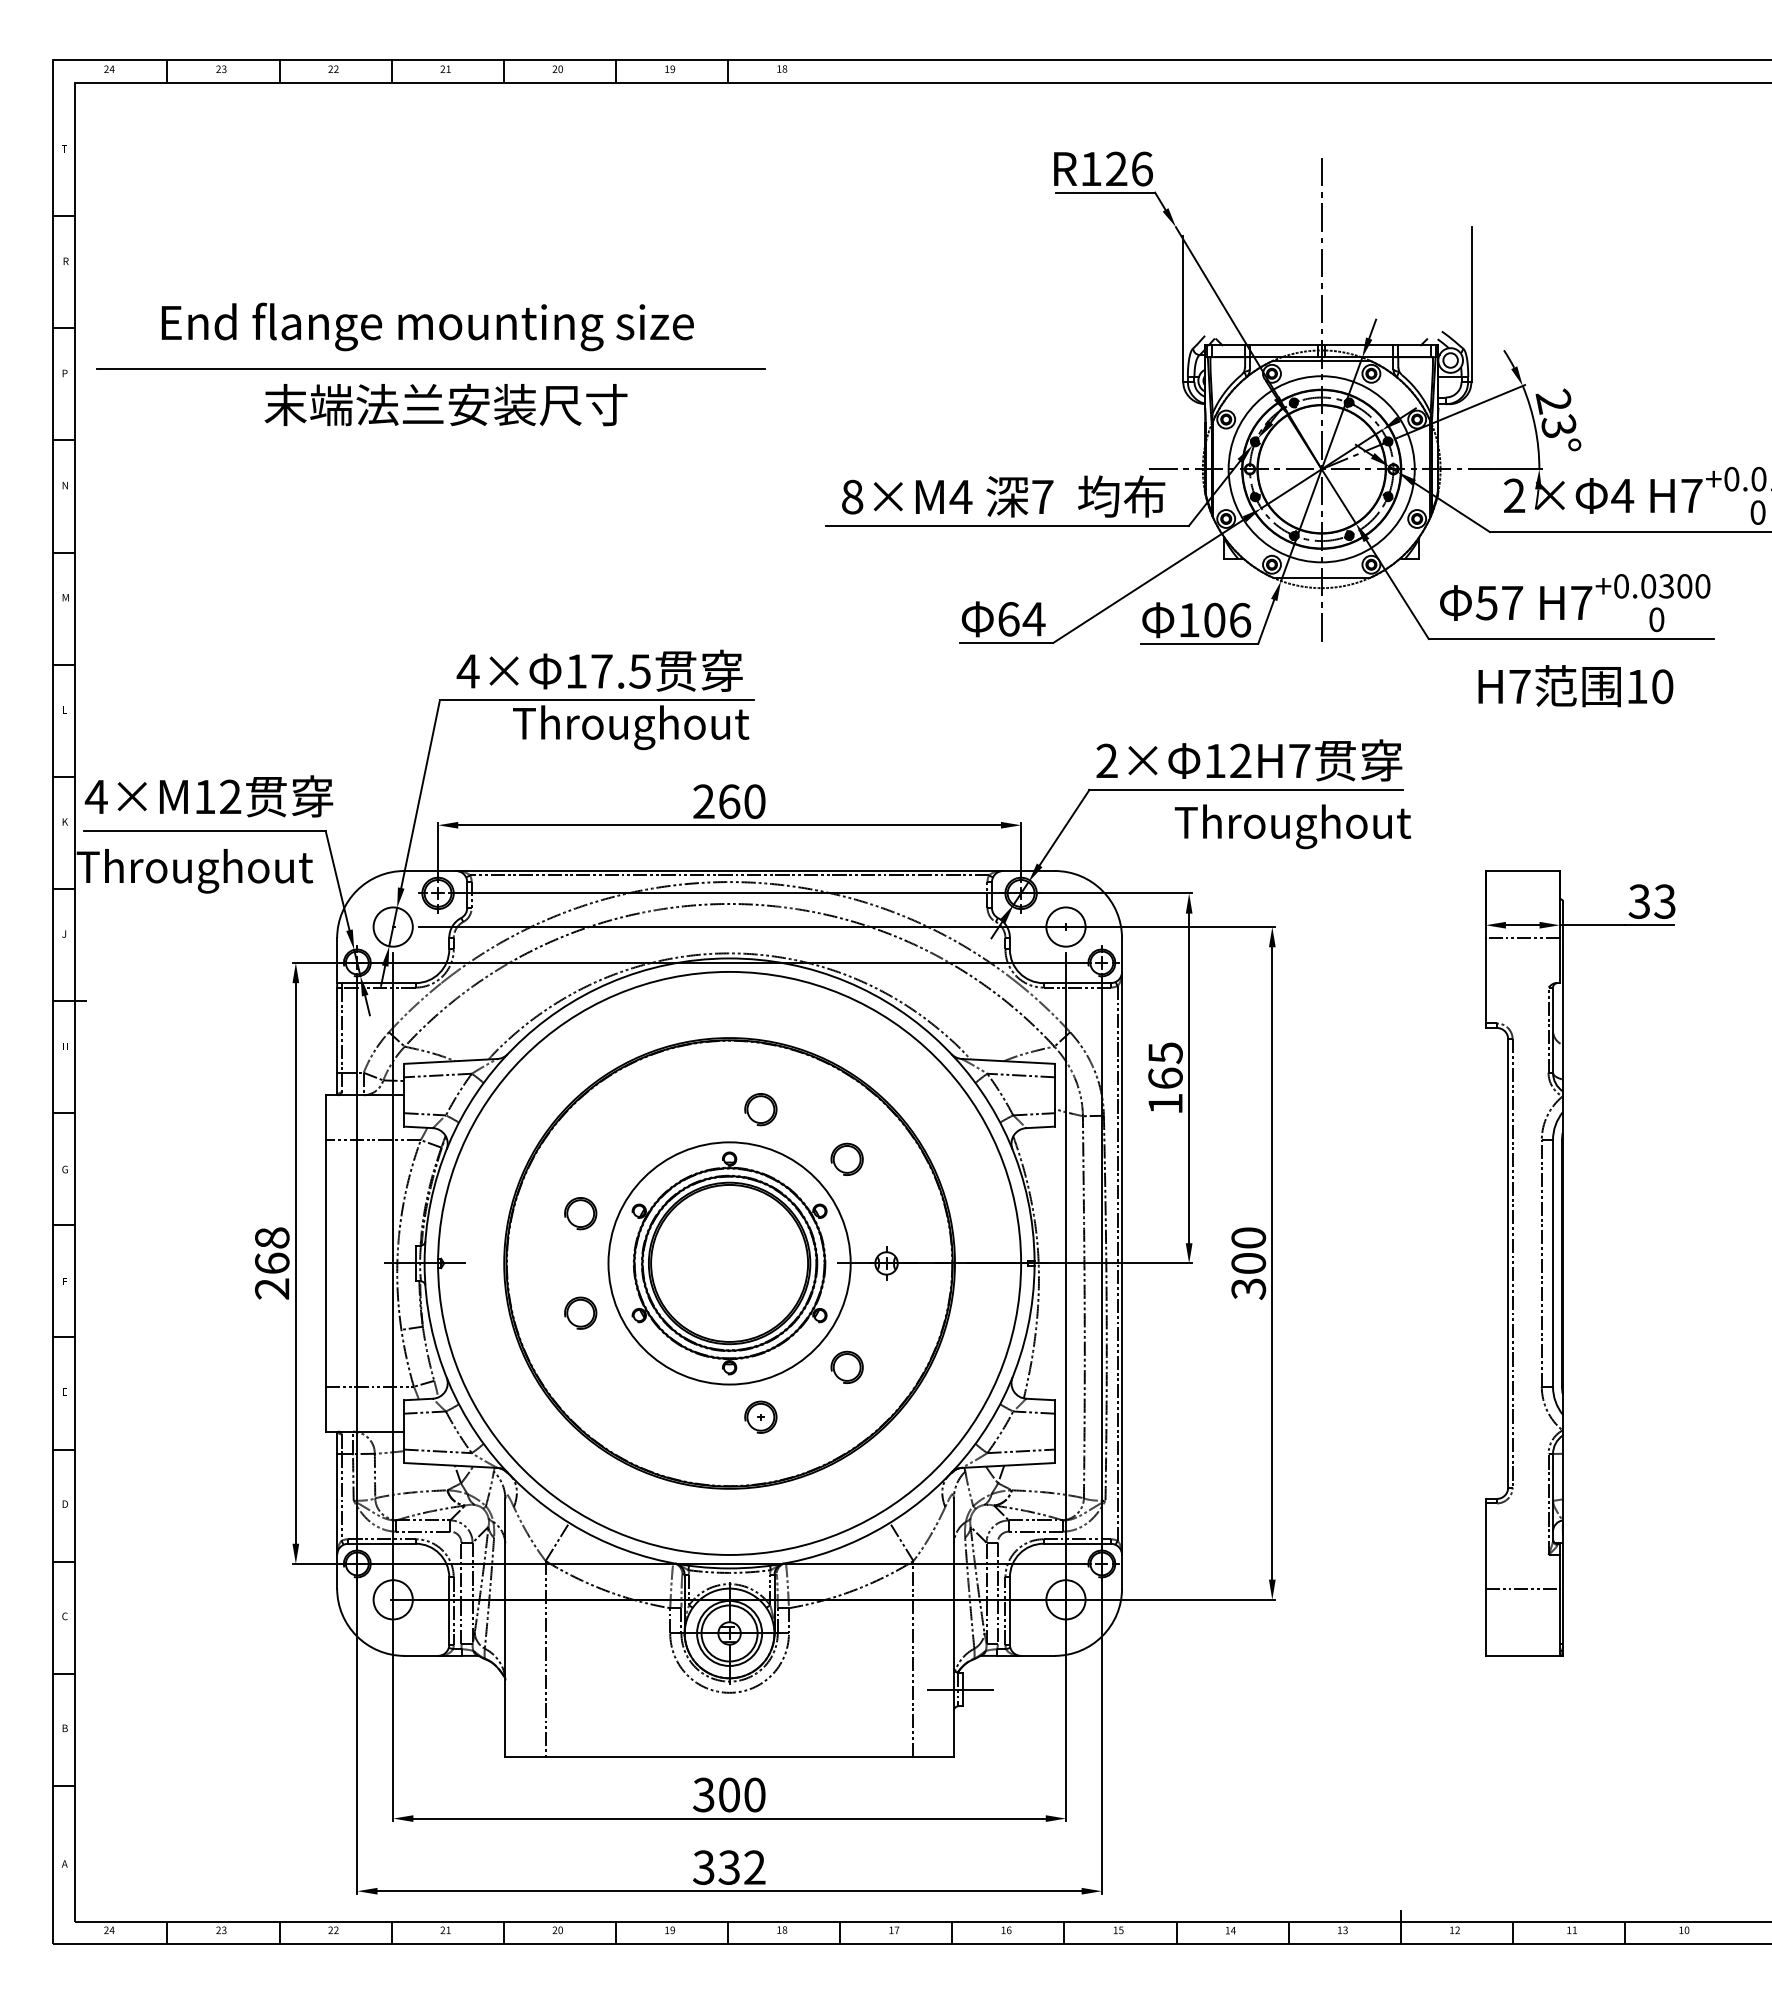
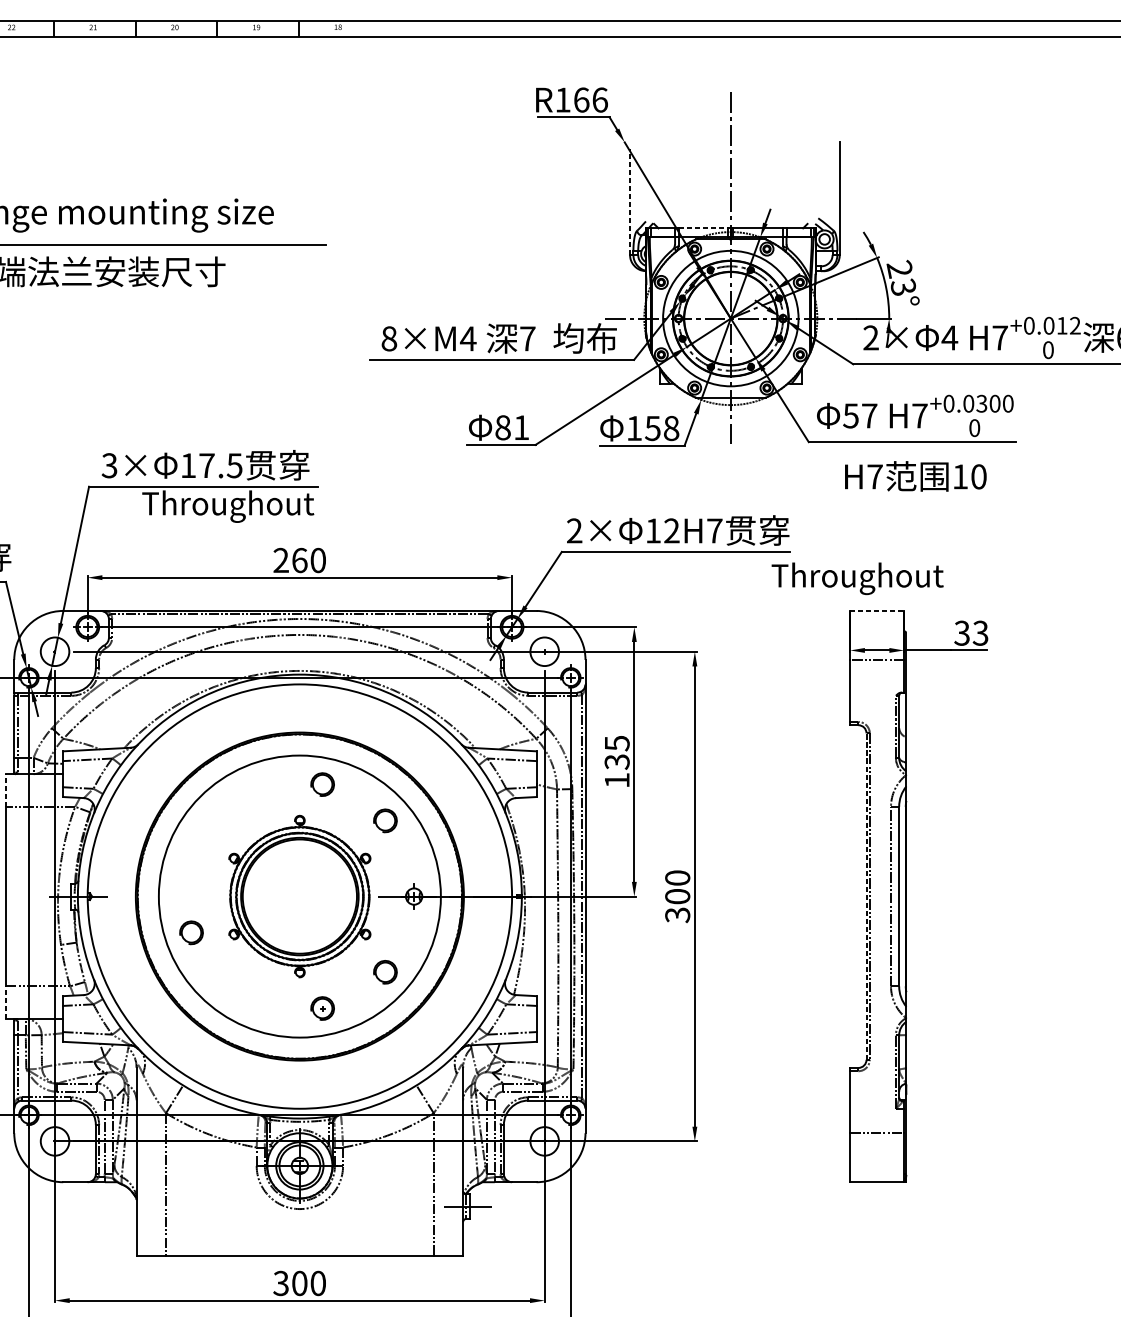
text: (1116, 168) -> (581, 99), R126 -> R166
line: (1183, 308) -> (630, 201), solid -> dashed
line: (1284, 345) -> (703, 228), solid -> dashed
text: (1021, 619) -> (512, 427), 64 -> 81
text: (1227, 619) -> (662, 427), 106 -> 158
text: (467, 671) -> (109, 465), 4× -> 3×
text: (1292, 826) -> (857, 578), moved
line: (1523, 871) -> (877, 611), solid -> dashed
text: (1165, 1078) -> (617, 761), 165 -> 135
line: (325, 1117) -> (5, 790), solid -> dashed
part: (580, 1213) -> (191, 860), removed
line: (1508, 1262) -> (866, 895), solid -> dashed
circle: (729, 1263) -> (299, 896), size x1.6
line: (325, 1408) -> (5, 1002), solid -> dashed

